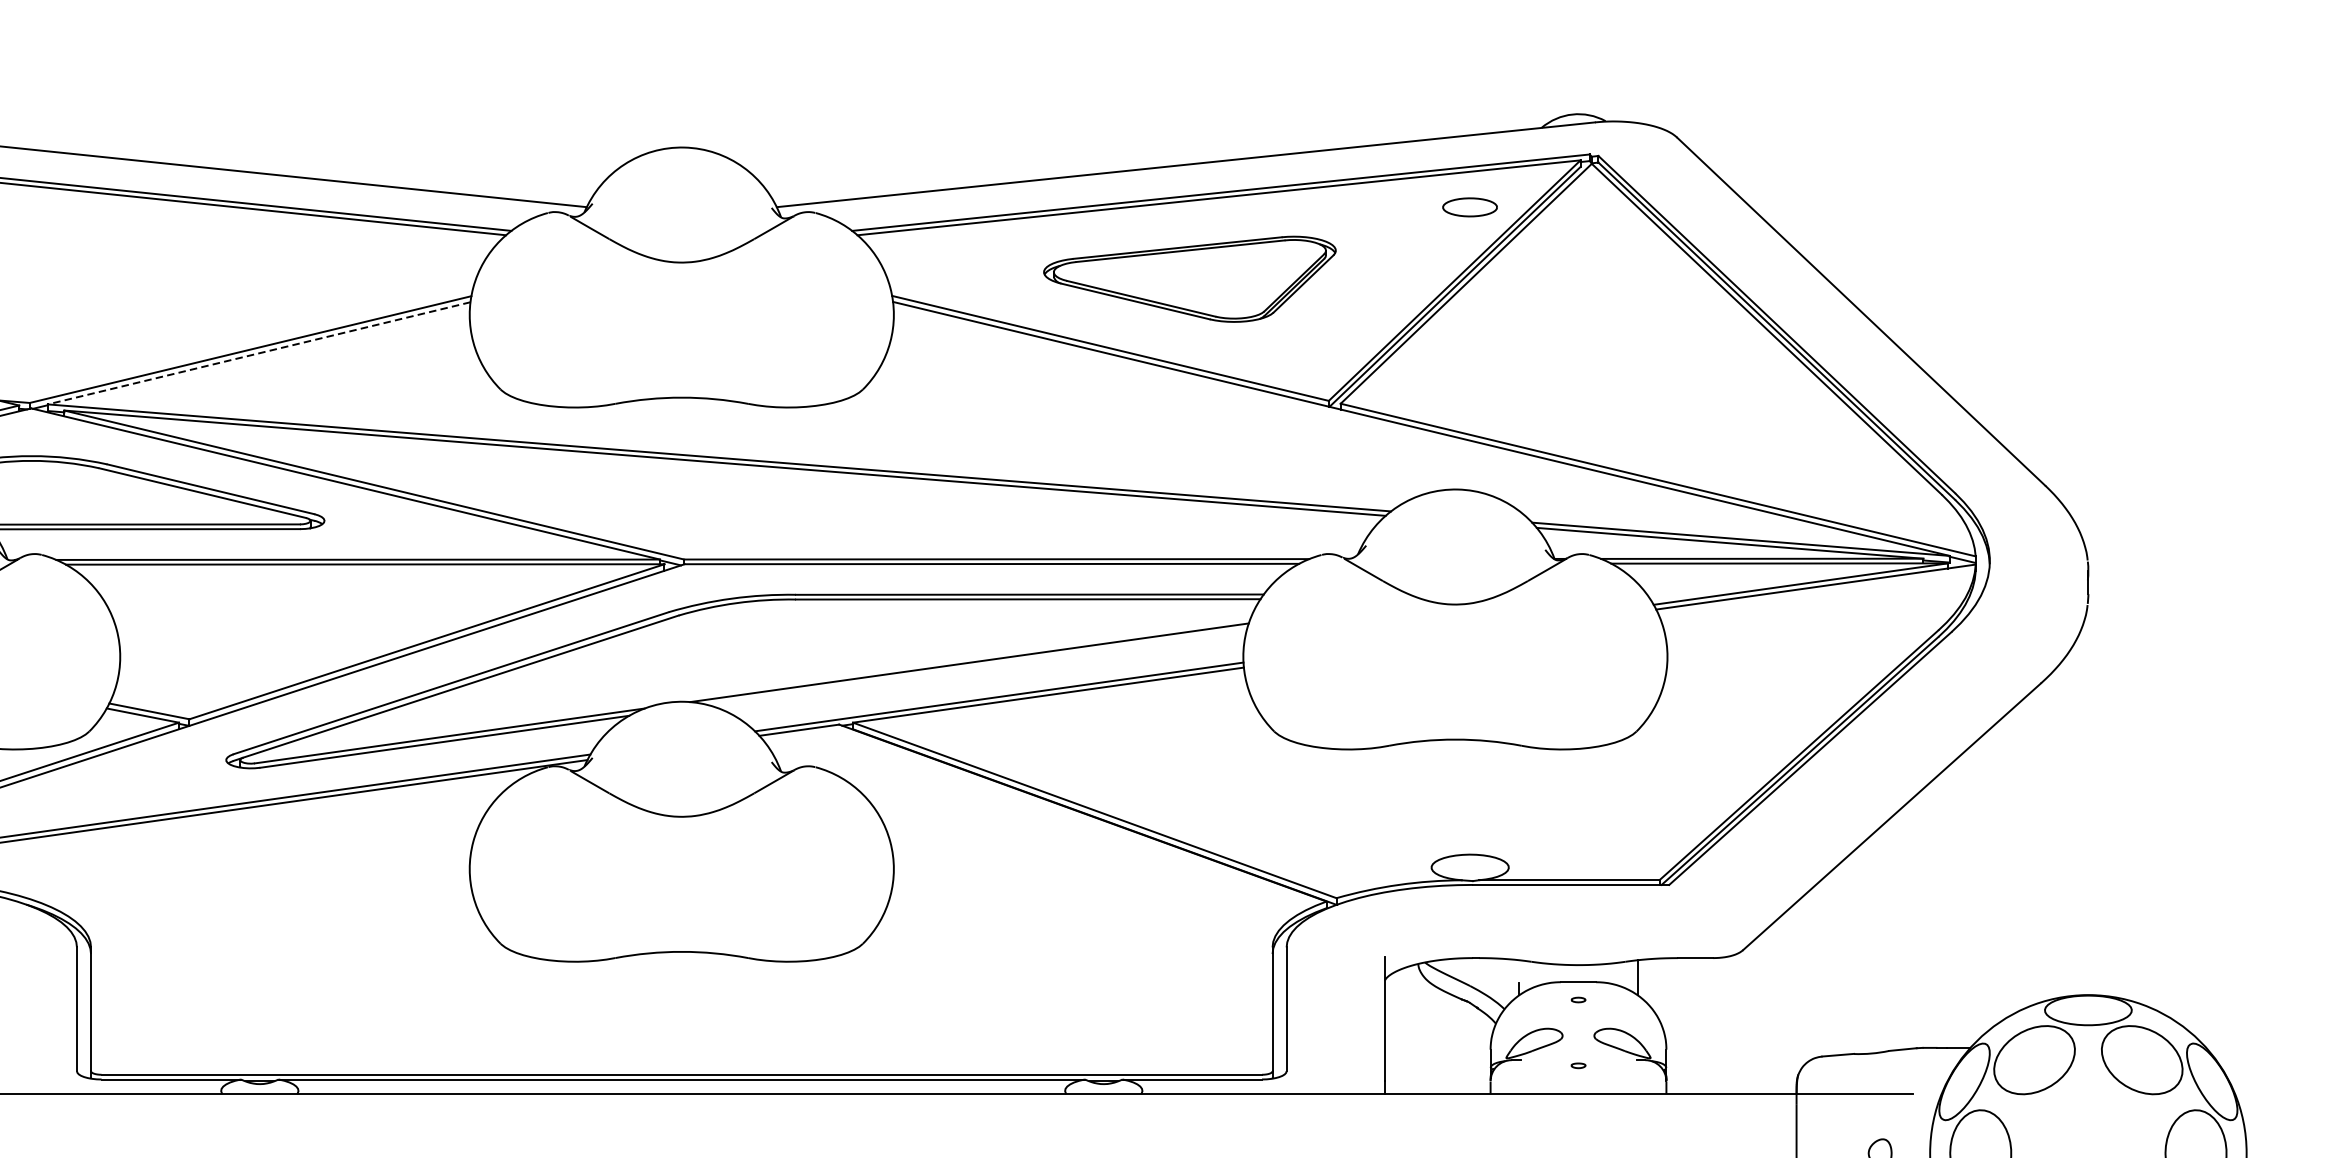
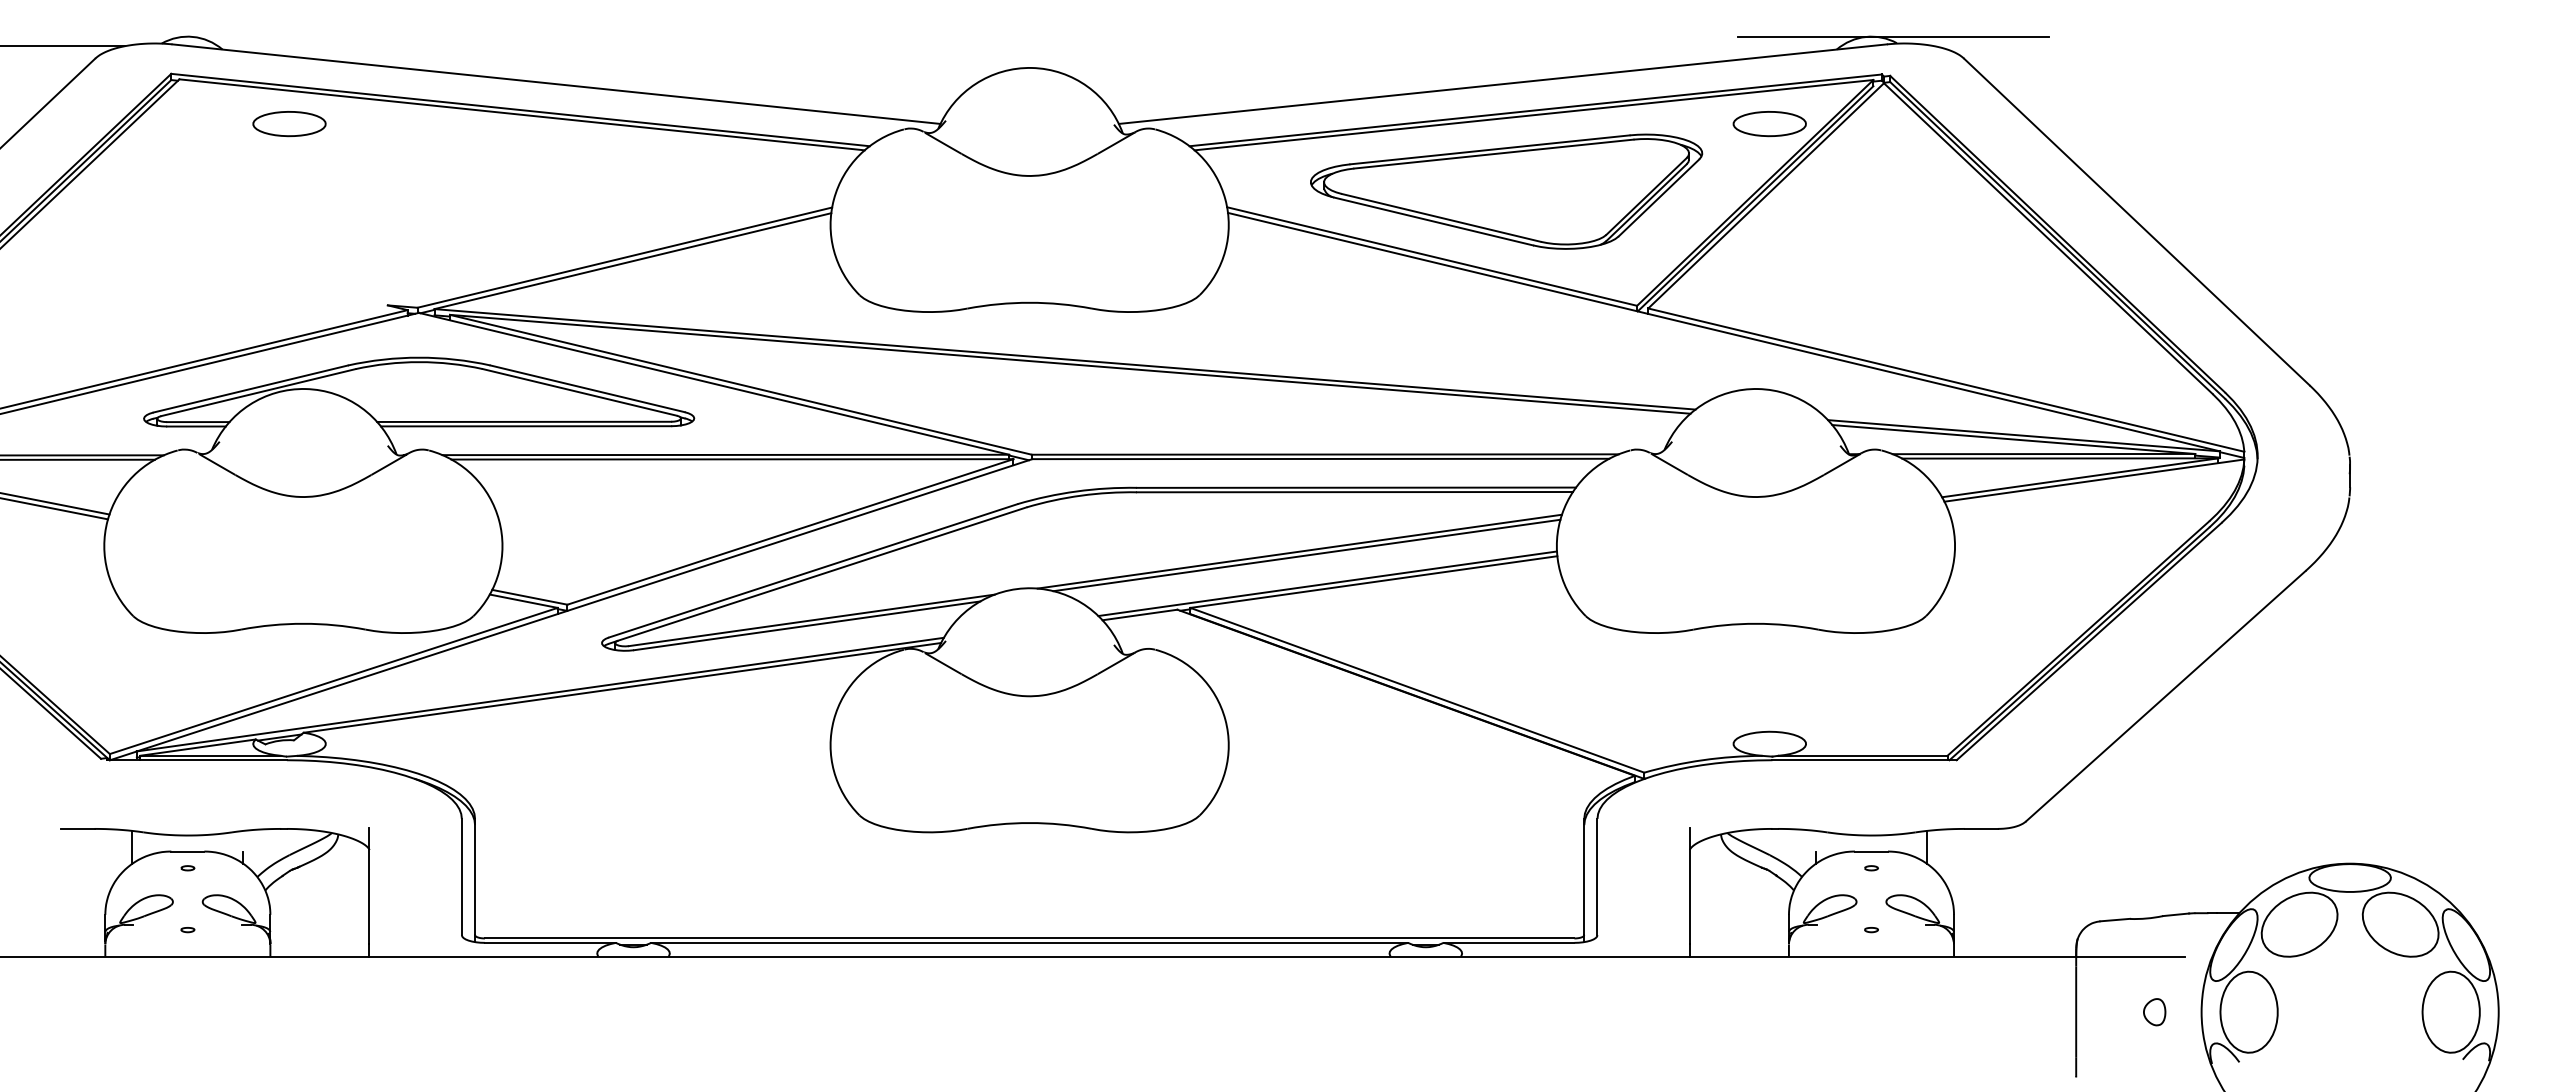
line: (1600, 114) -> (1892, 36), added
part: (1469, 207) -> (1769, 124), size x1.43
part: (1189, 279) -> (1506, 191), size x1.43
line: (258, 353) -> (632, 261), dashed -> solid
line: (976, 666) -> (1306, 555), added

